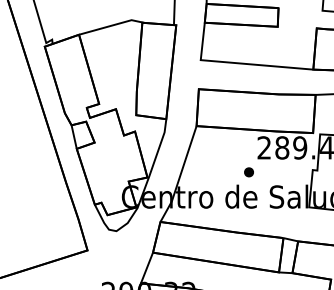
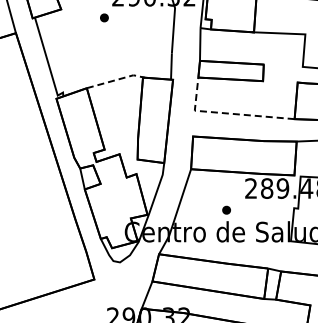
line: (112, 26) -> (116, 80), solid -> dashed
line: (237, 63) -> (227, 113), solid -> dashed
part: (248, 171) -> (226, 209), moved

